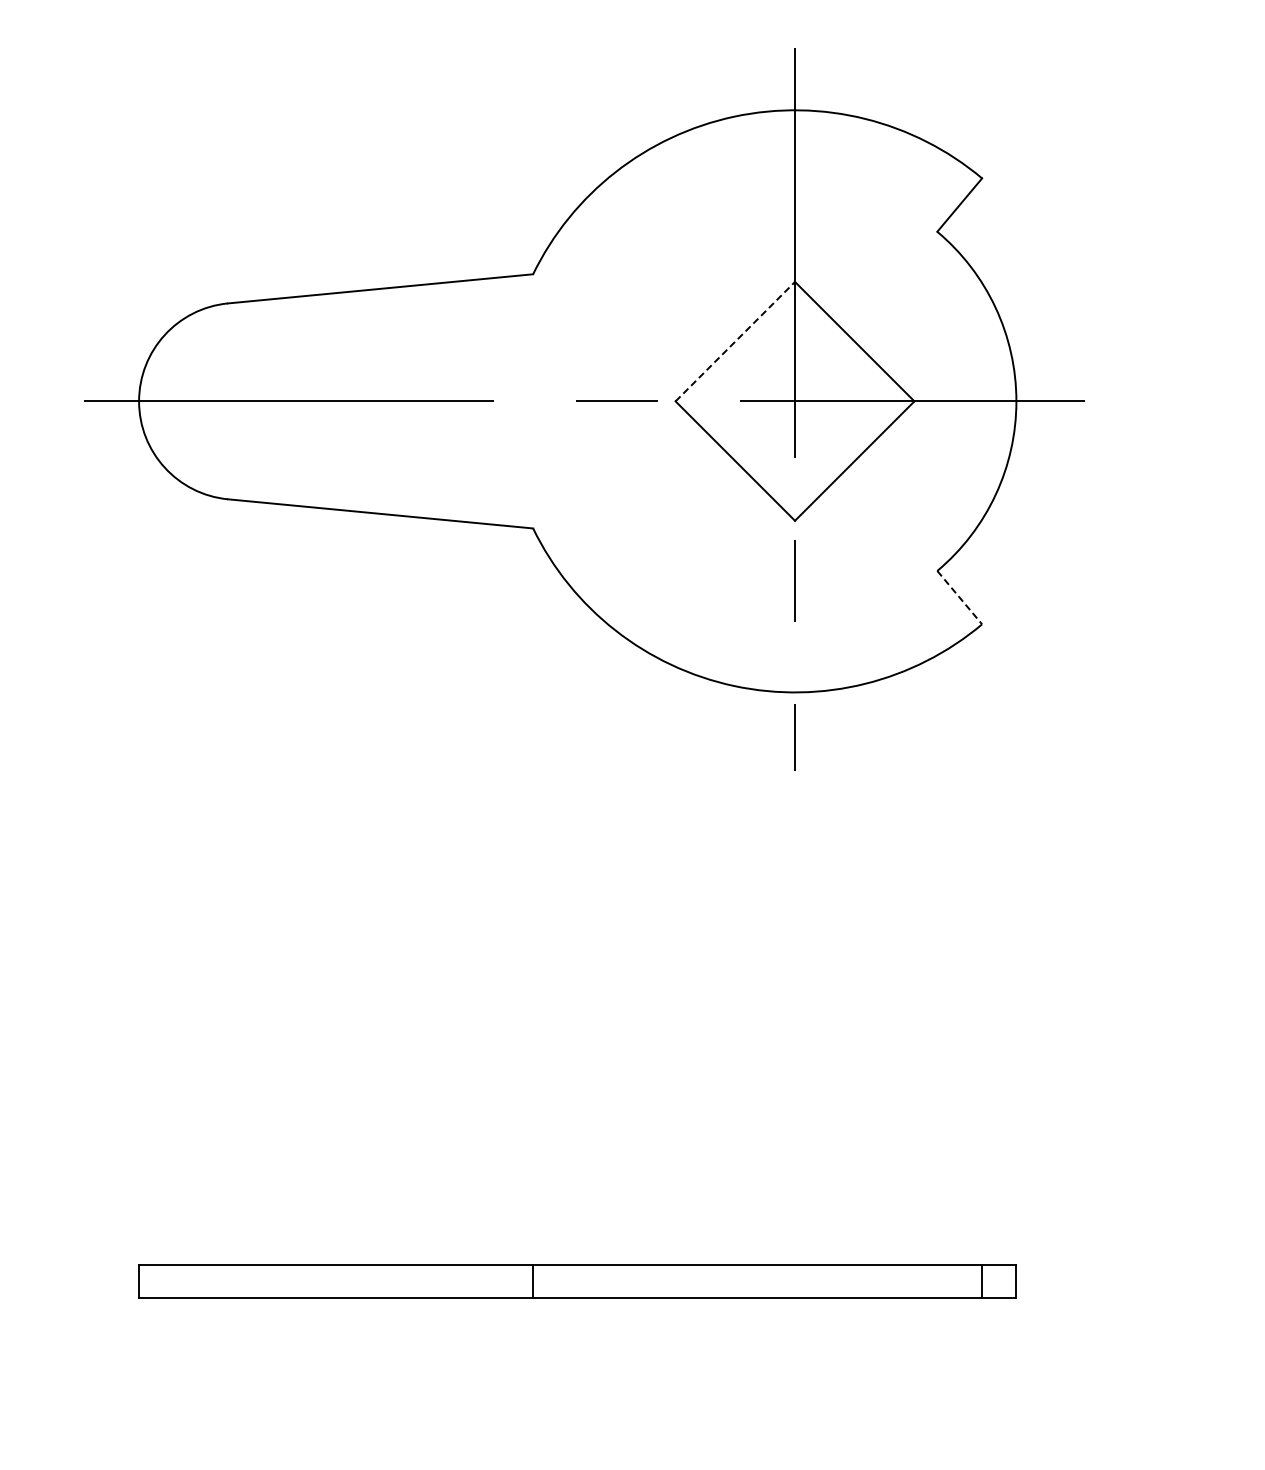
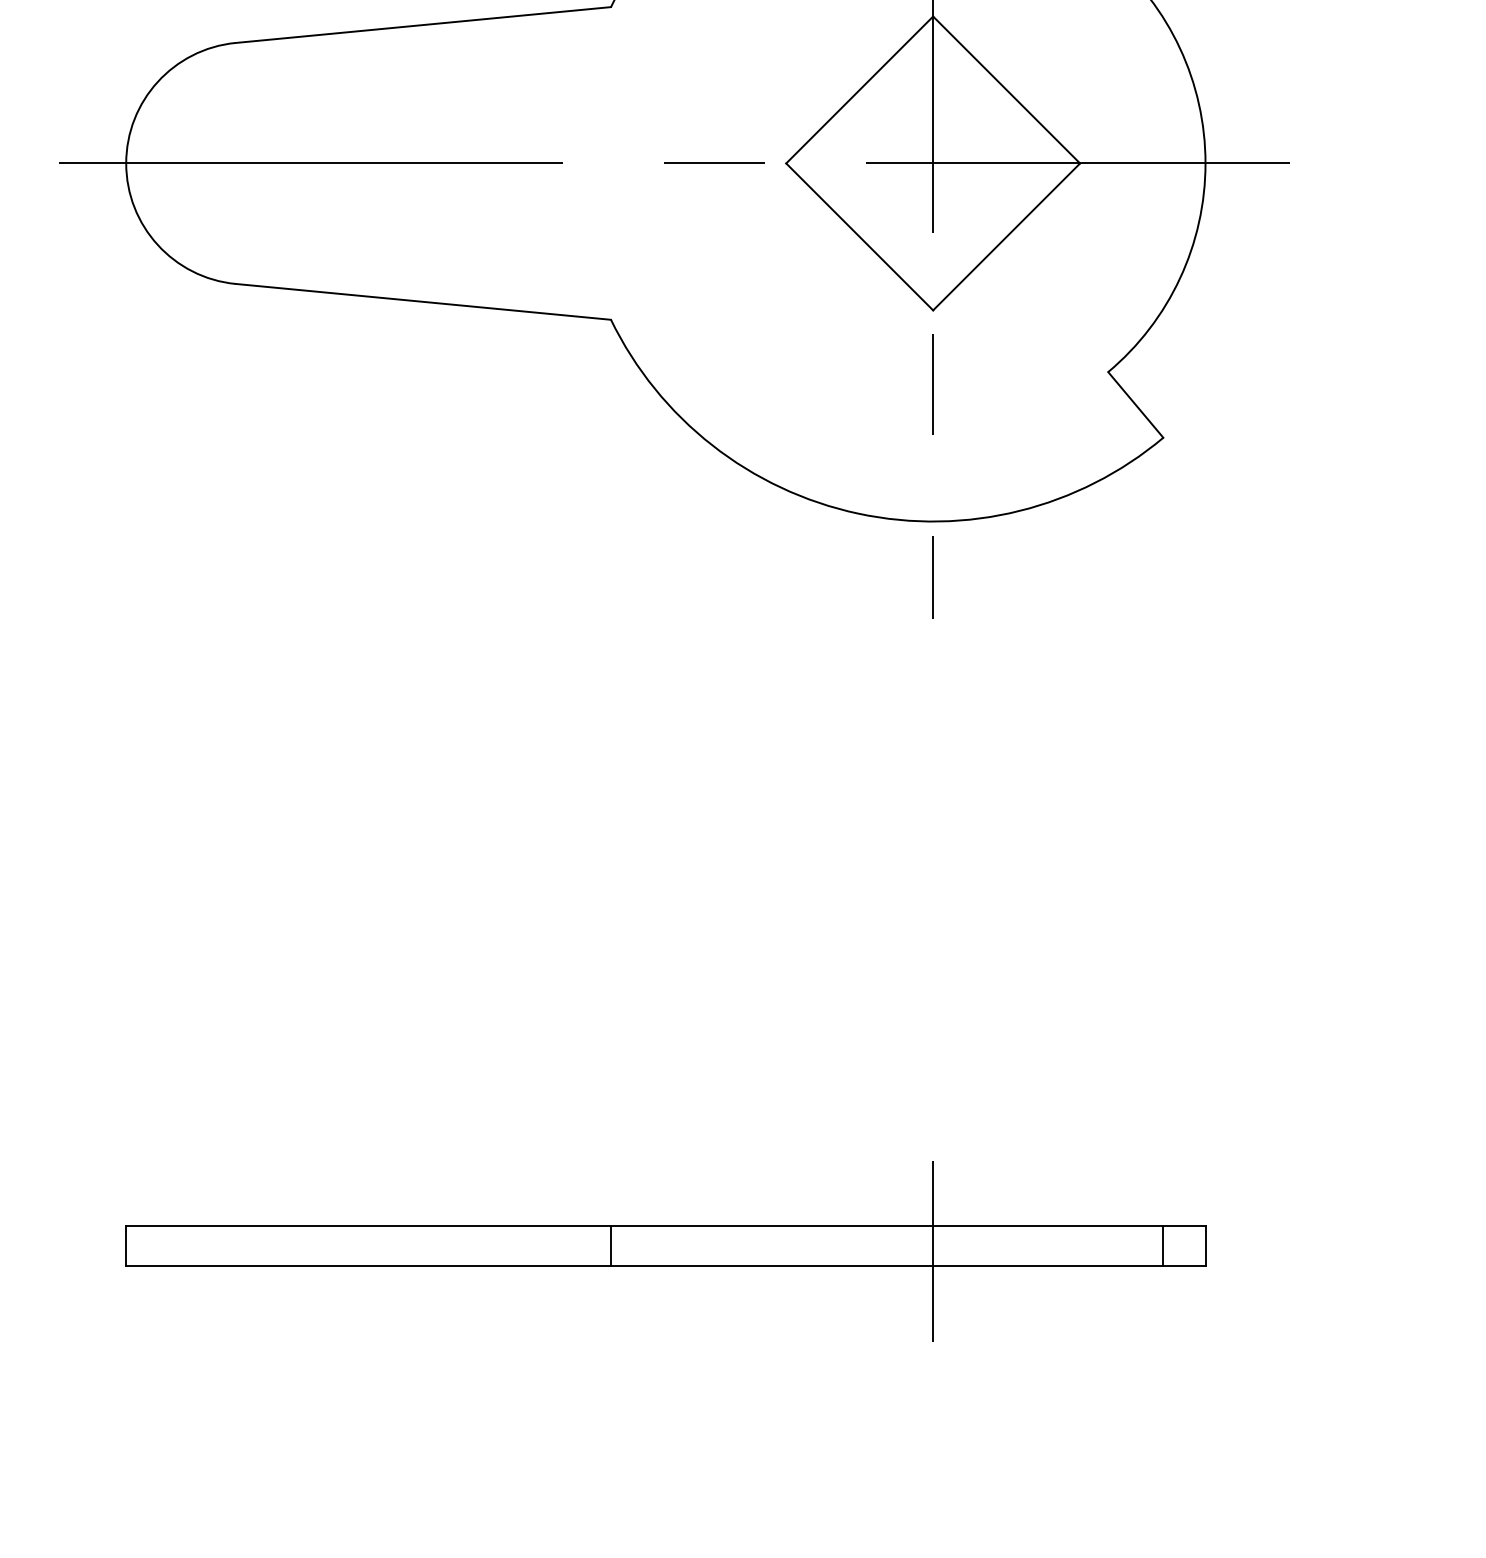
line: (735, 341) -> (859, 89), dashed -> solid
line: (959, 597) -> (1135, 404), dashed -> solid
line: (795, 1285) -> (933, 1251), added

